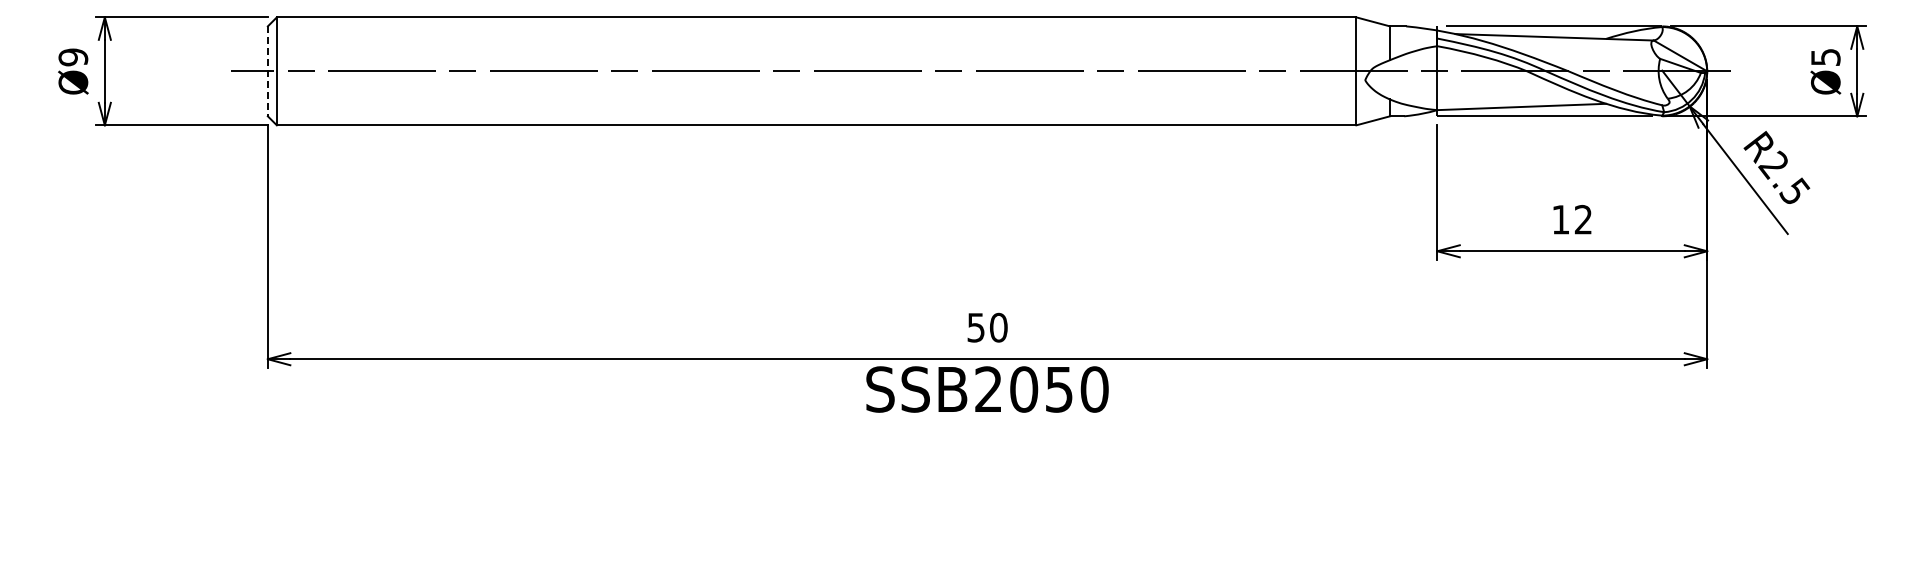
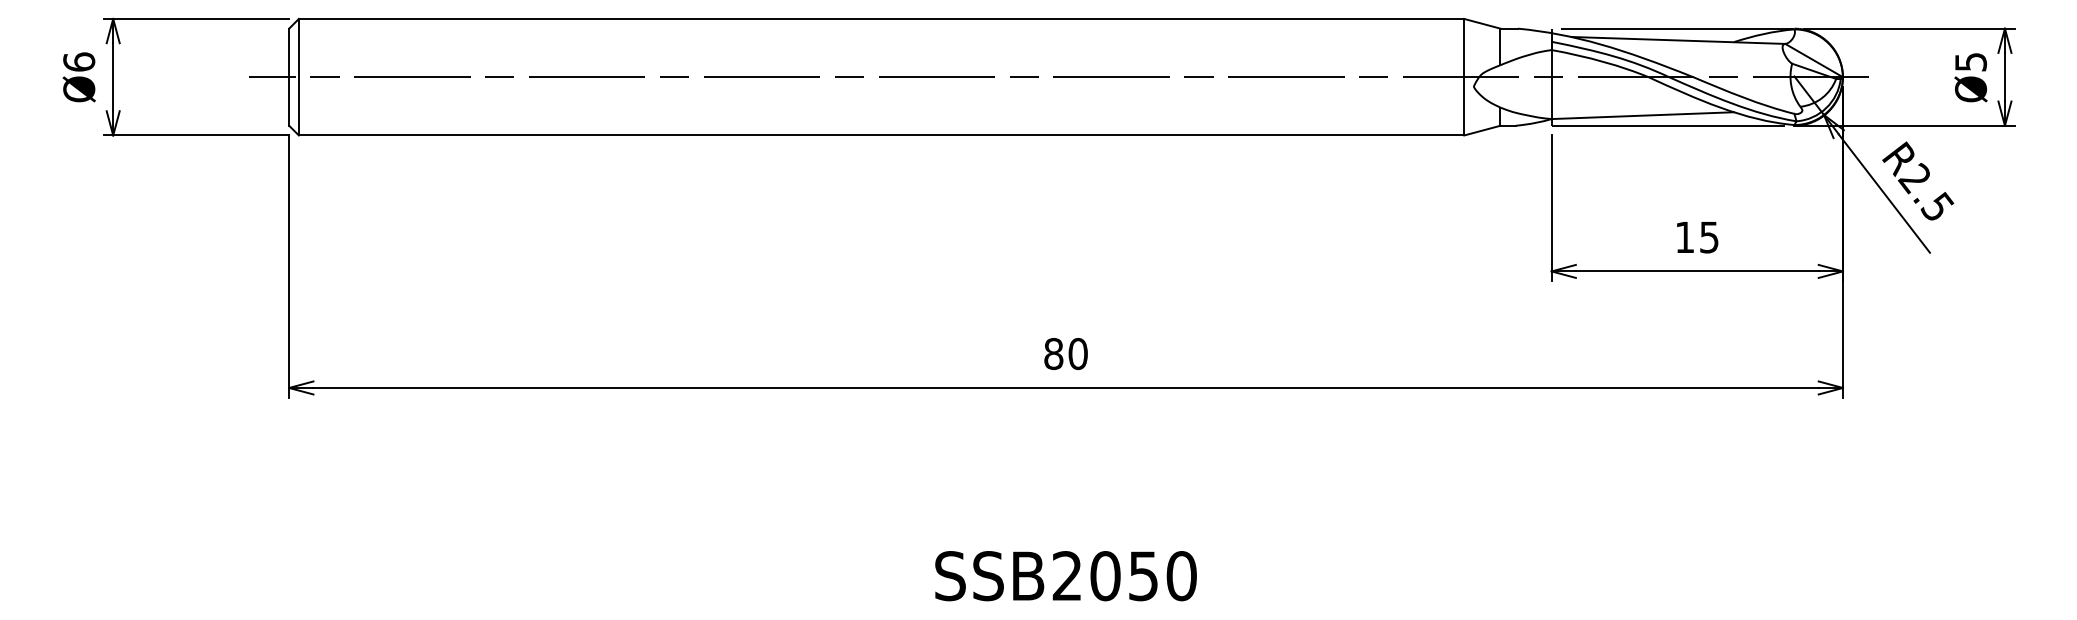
text: (73, 57) -> (79, 62), Ø9 -> Ø6
line: (267, 71) -> (288, 77), dashed -> solid
text: (1582, 219) -> (1708, 237), 12 -> 15
text: (976, 327) -> (1054, 353), 50 -> 80
text: (987, 389) -> (1066, 576), moved

